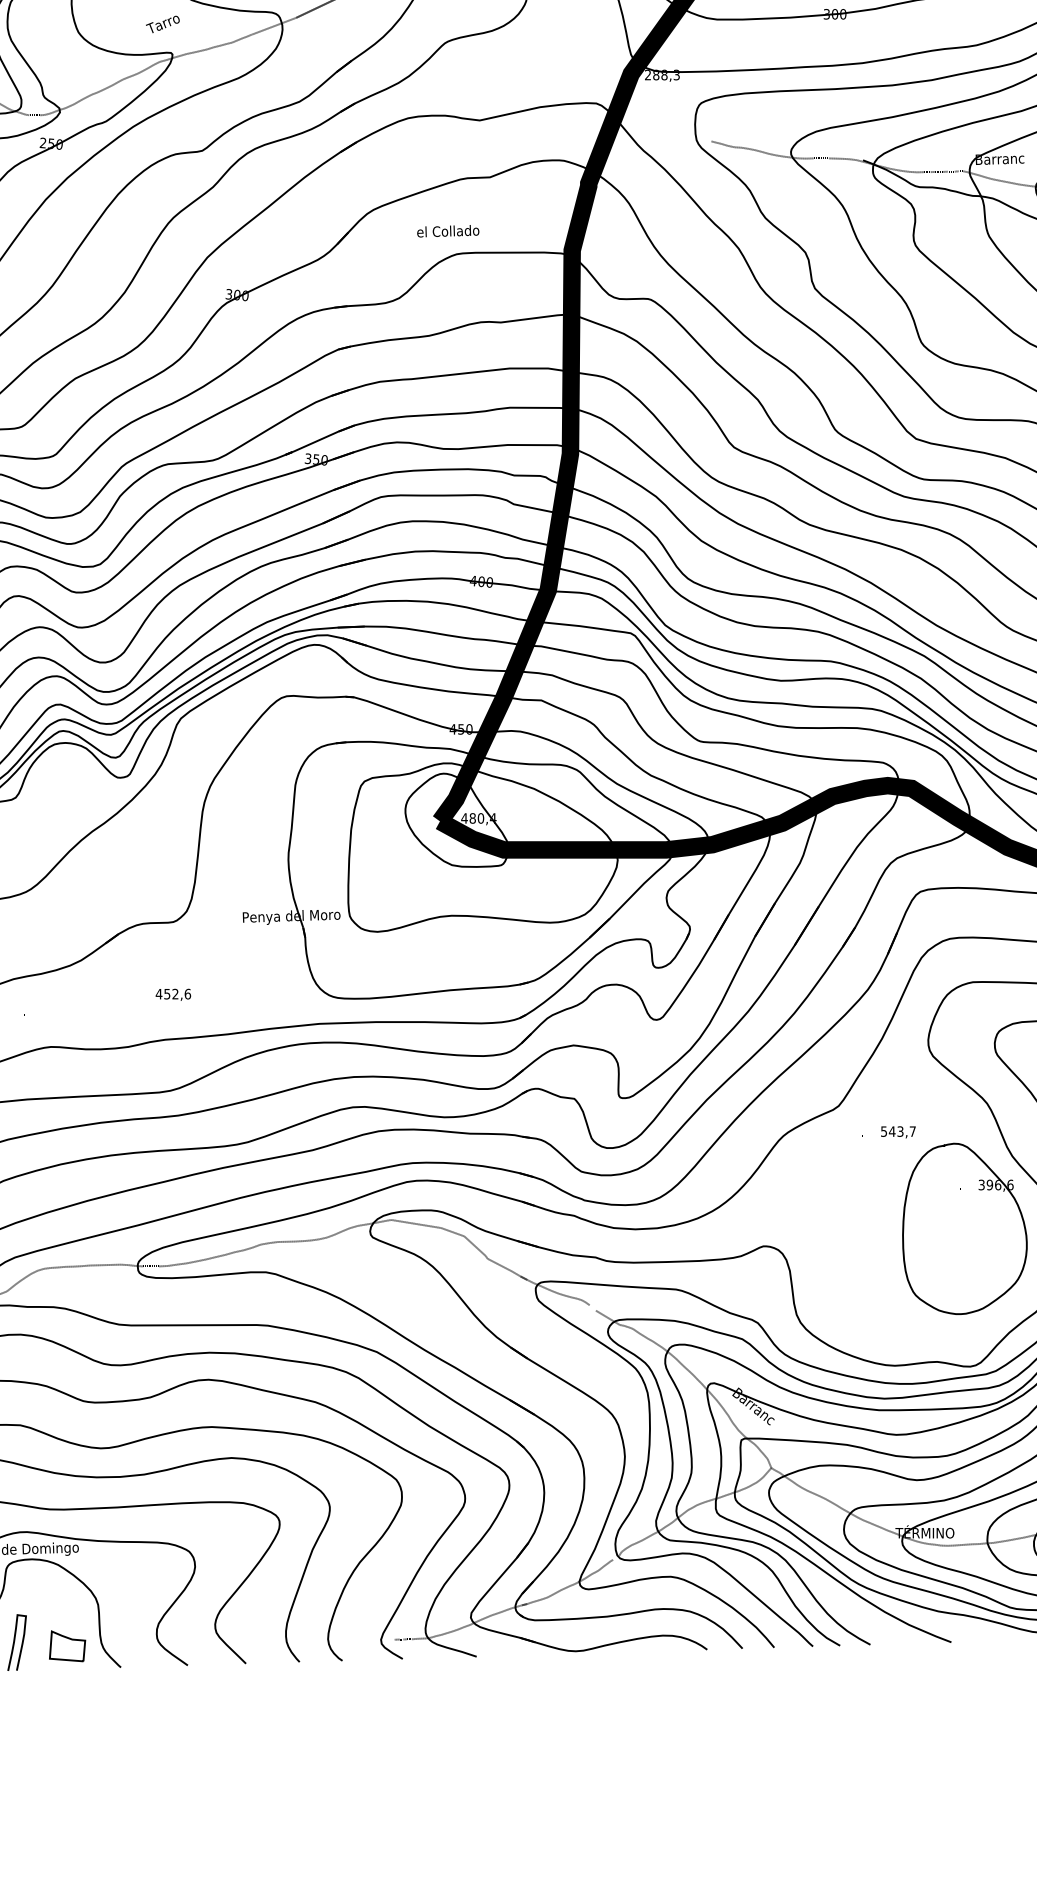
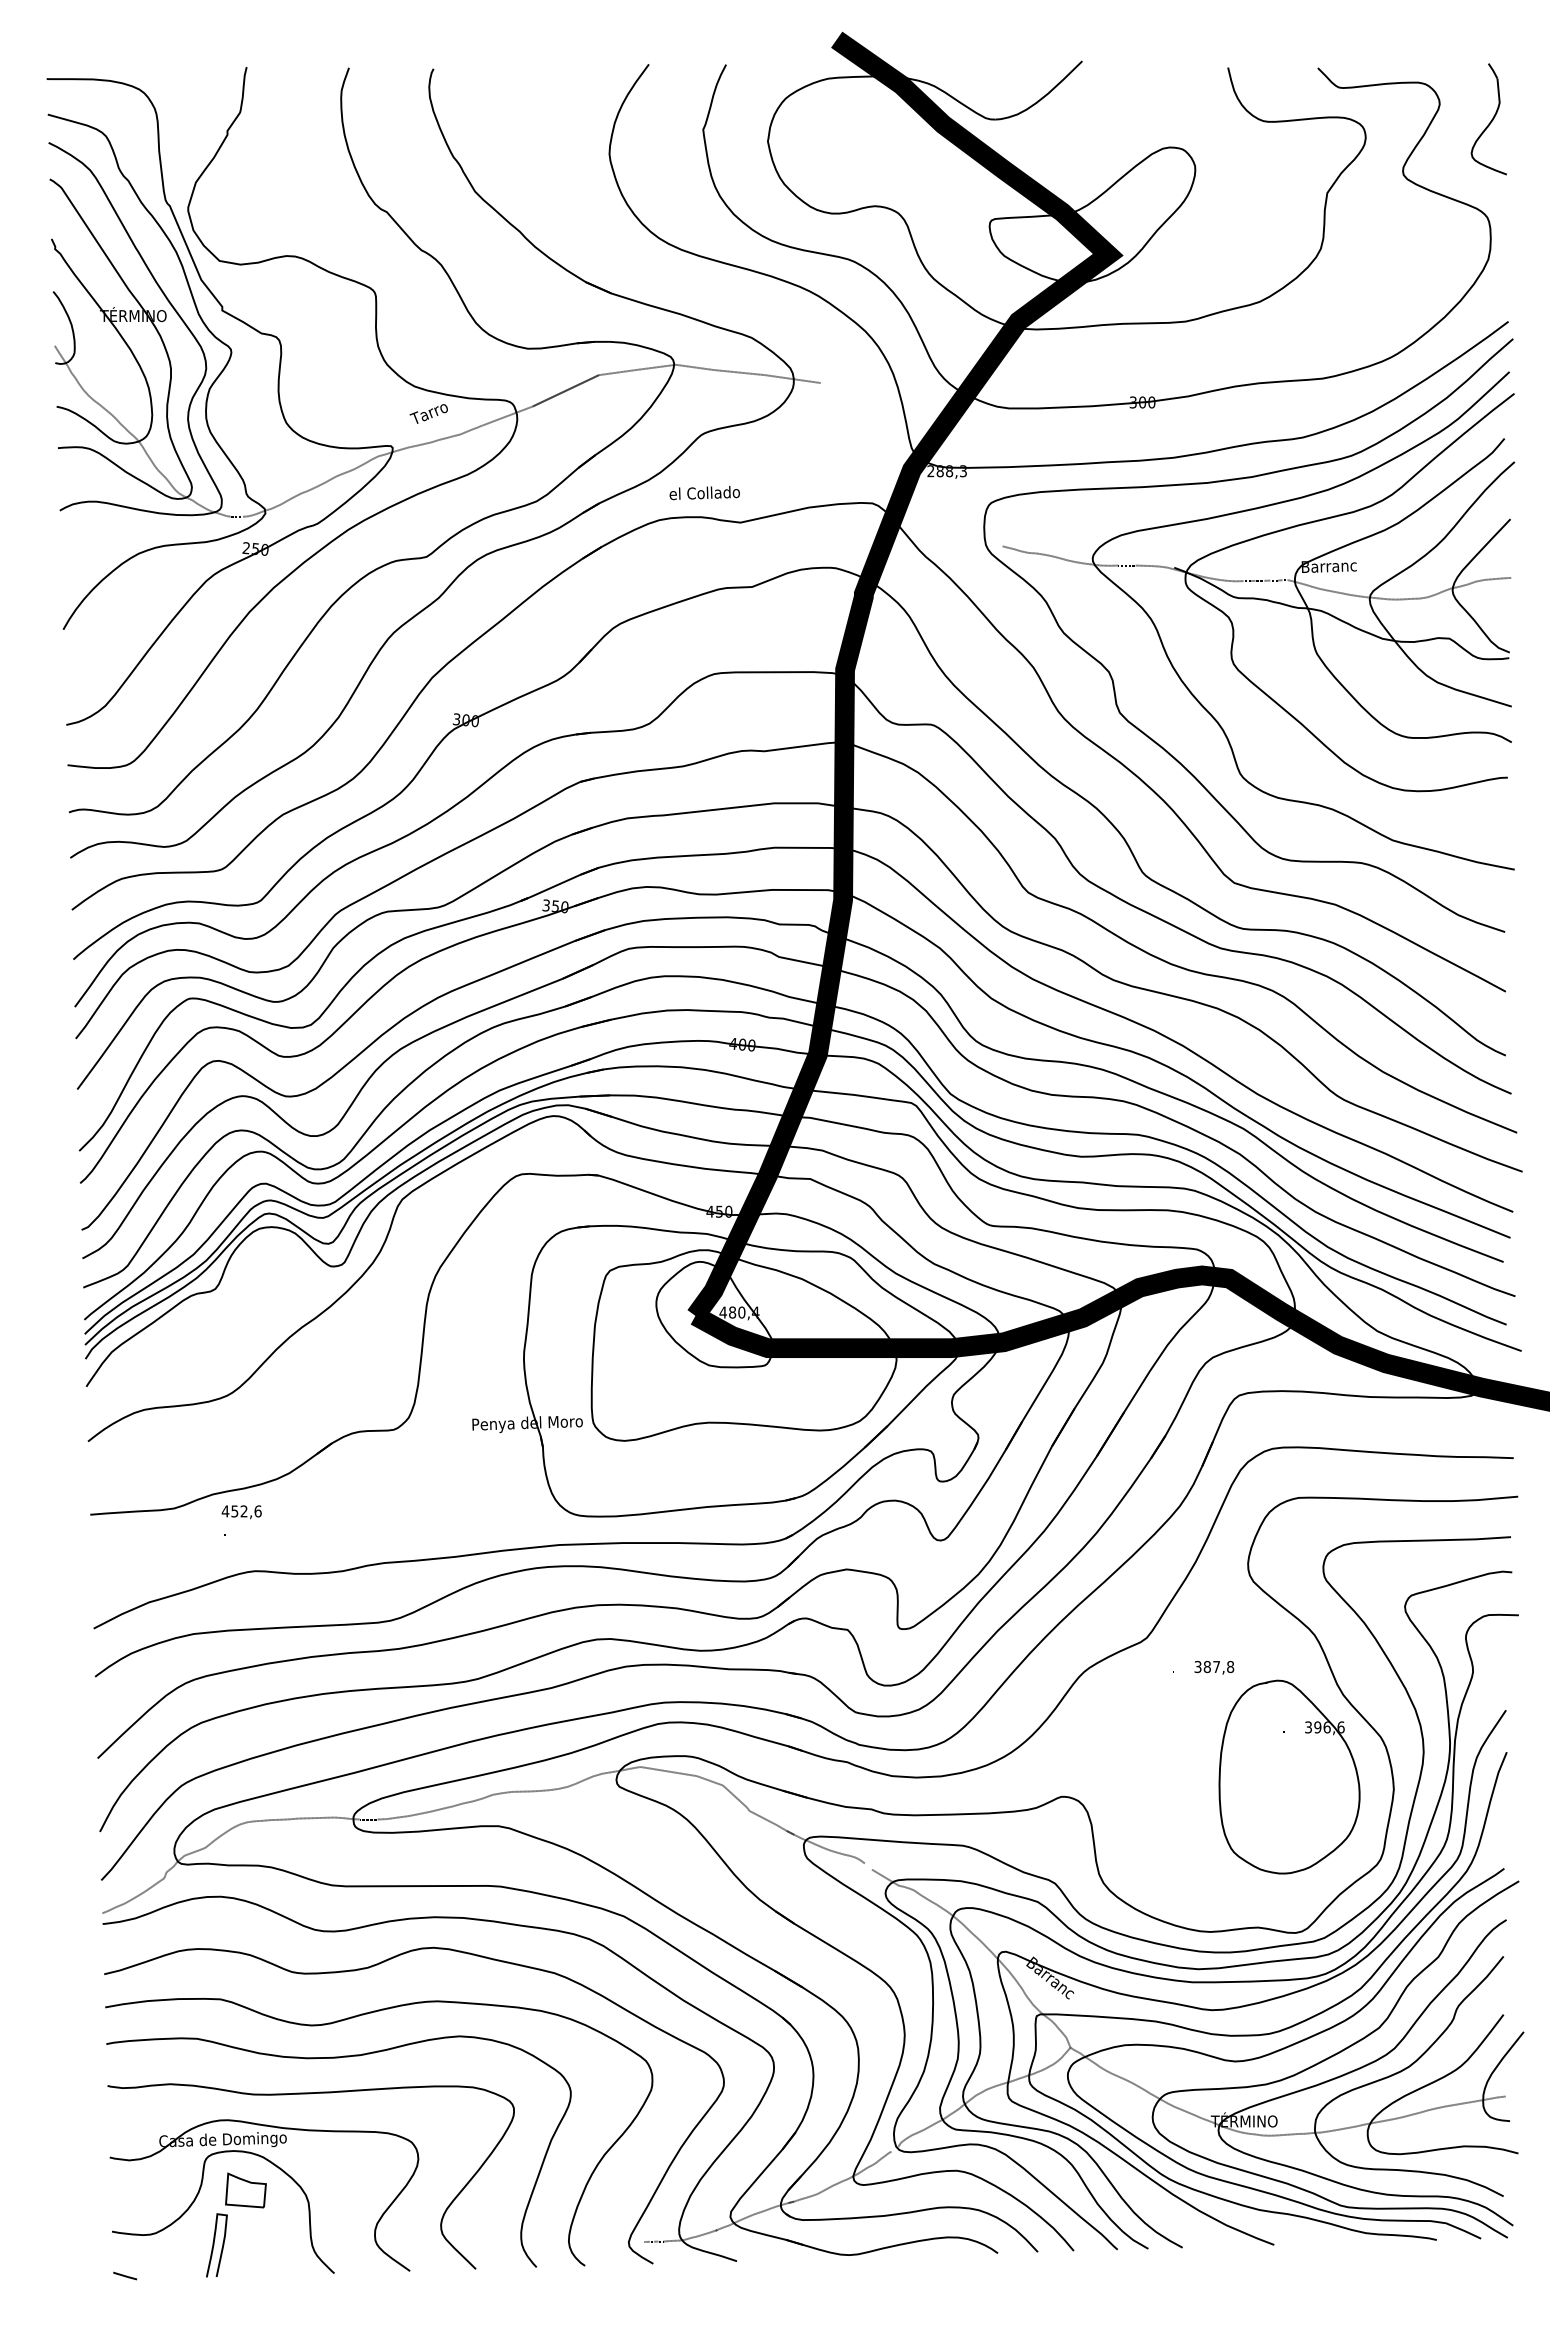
text: (162, 24) -> (428, 413), moved
text: (447, 231) -> (704, 493), moved
text: (173, 995) -> (241, 1512), moved
text: (898, 1131) -> (1214, 1666), 543,7 -> 387,8
part: (67, 1646) -> (245, 2190), moved

